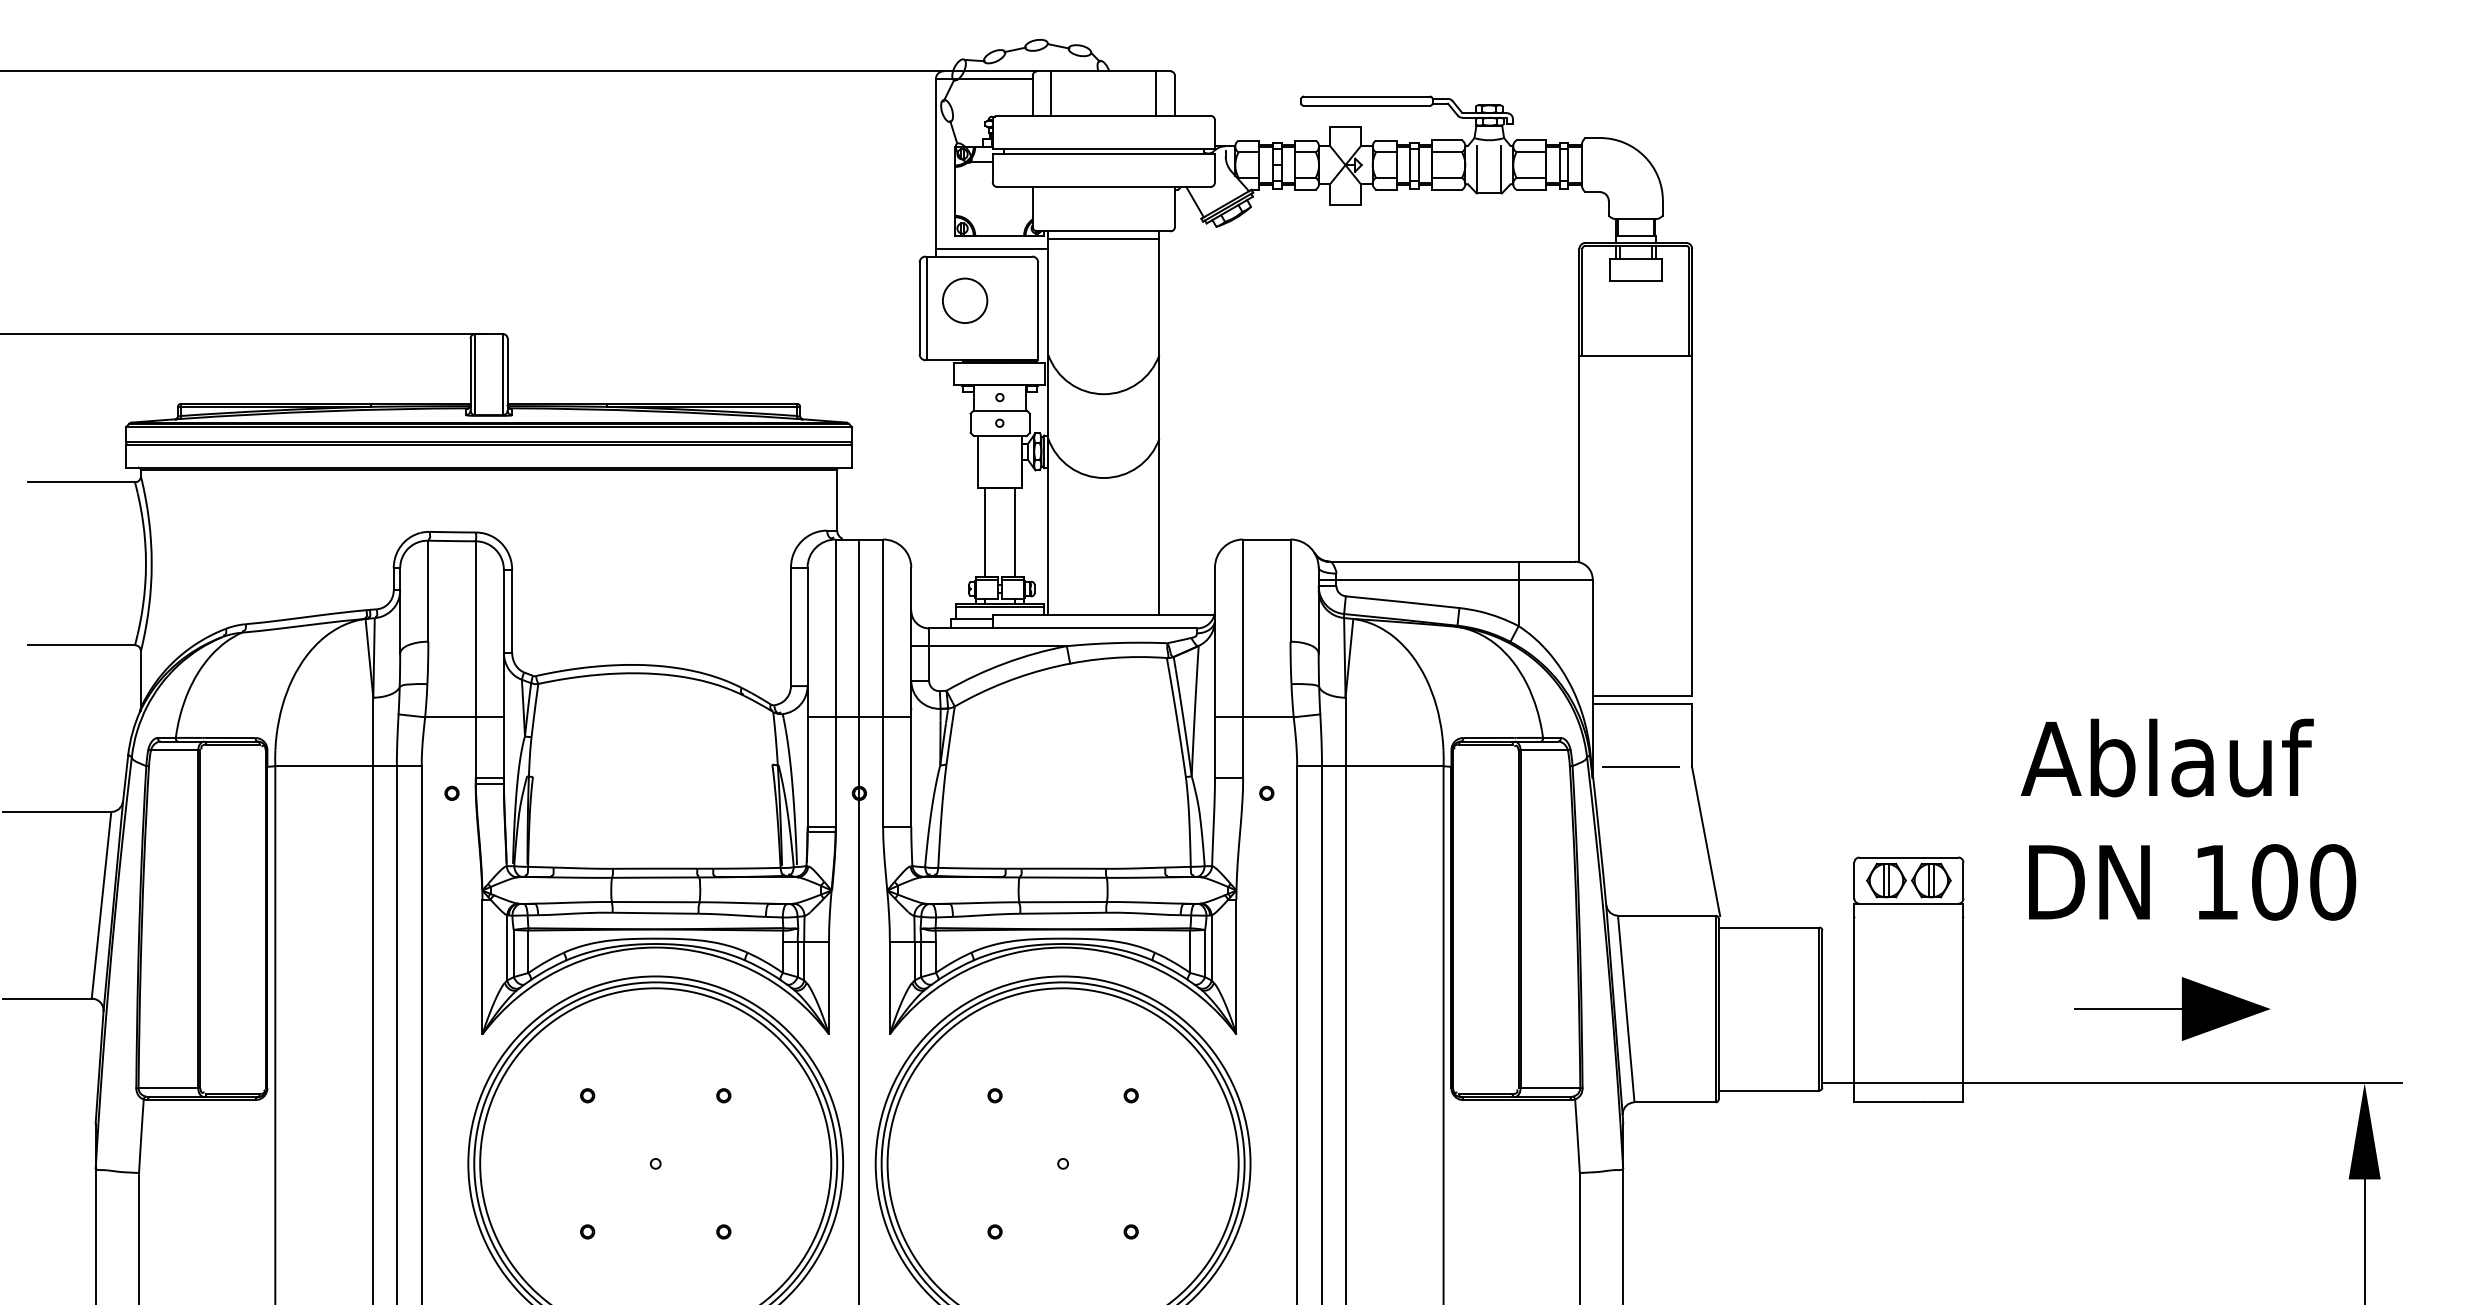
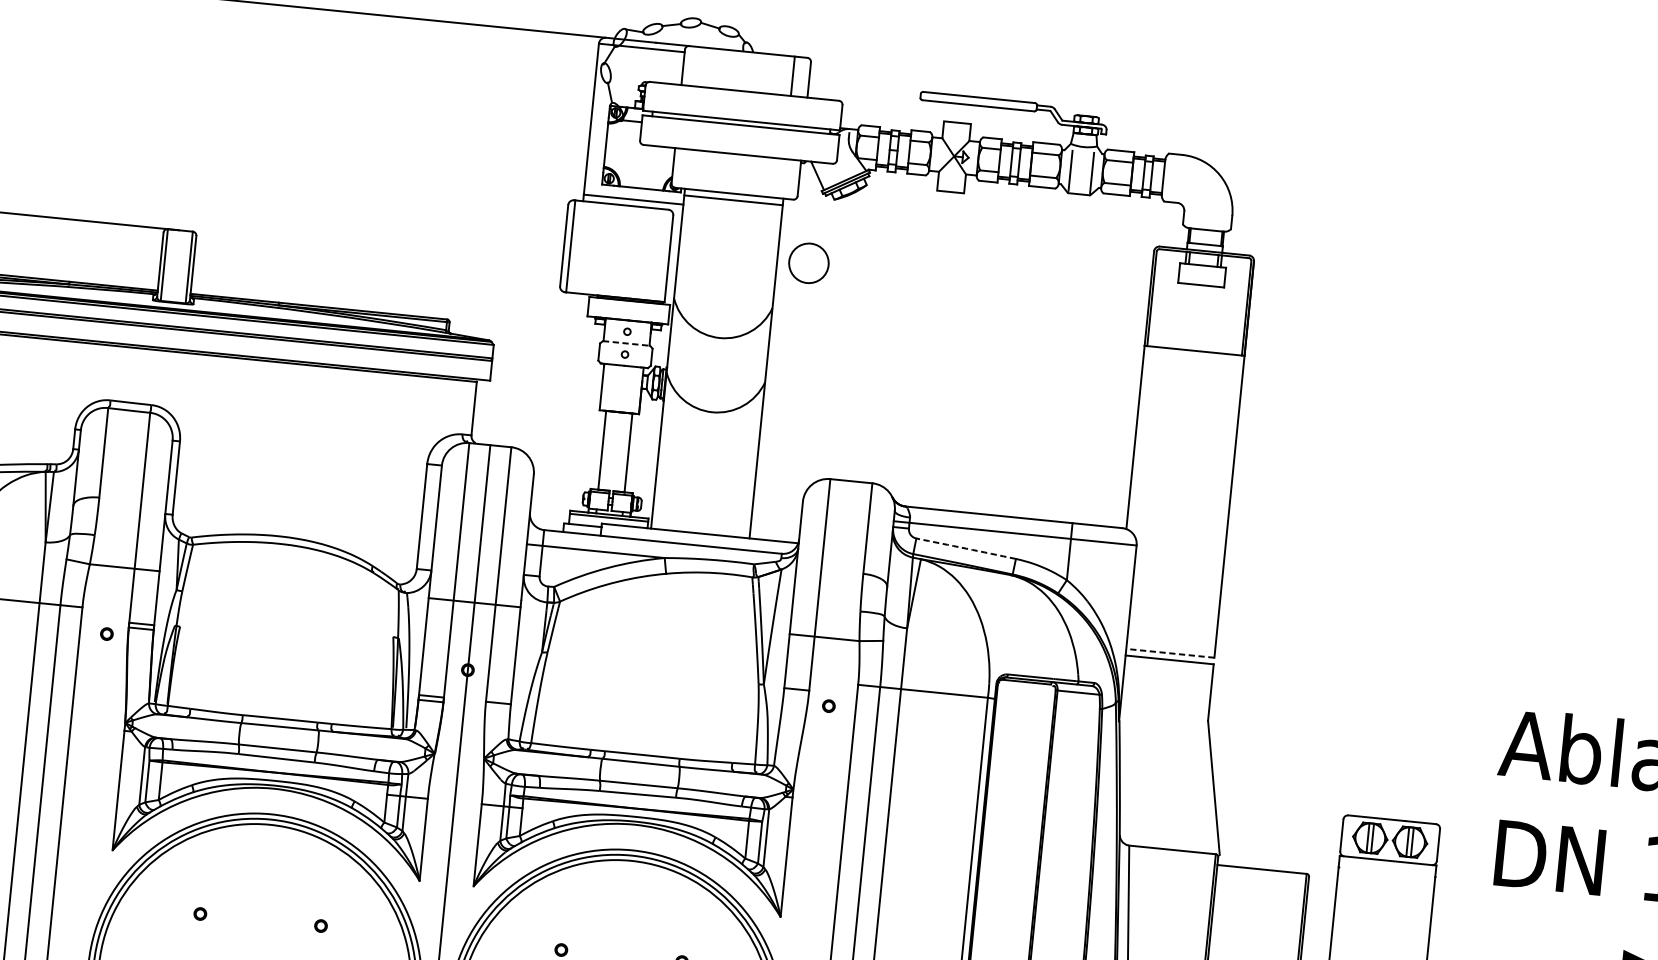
line: (1051, 93) -> (700, 66), removed
circle: (965, 300) -> (809, 263), moved
line: (1000, 410) -> (626, 343), solid -> dashed
arc: (1402, 602) -> (966, 549), solid -> dashed
line: (1642, 696) -> (1170, 653), solid -> dashed
line: (1640, 766) -> (1162, 715), removed

